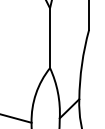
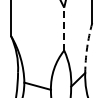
line: (50, 37) -> (64, 28), solid -> dashed
arc: (82, 63) -> (87, 47), solid -> dashed

